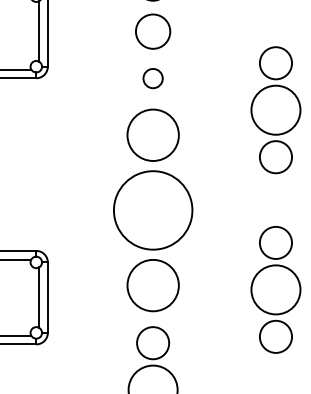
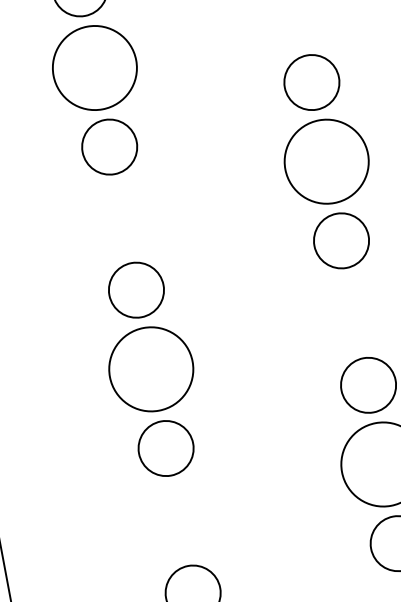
circle: (152, 31) -> (93, 67), size x1.43
circle: (153, 78) -> (110, 146), size x1.67
part: (152, 210) -> (150, 369), size x0.62

